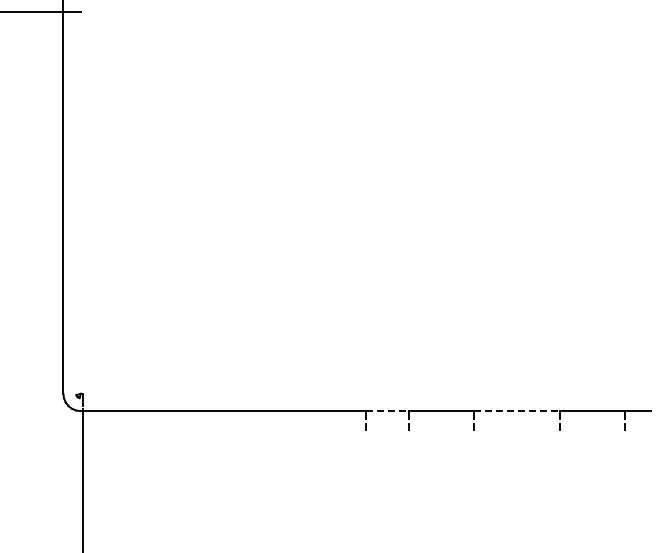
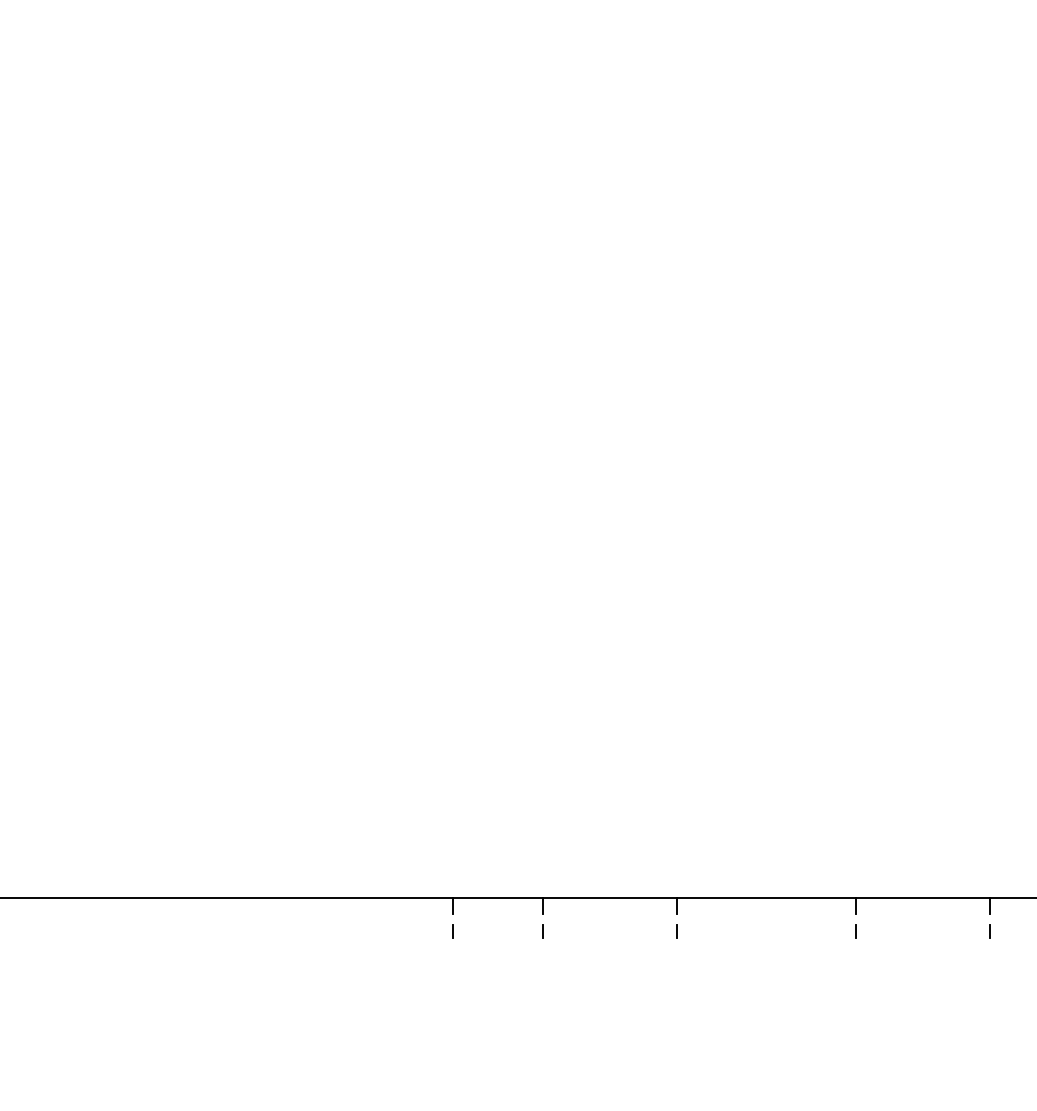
line: (387, 411) -> (498, 898), dashed -> solid
line: (517, 411) -> (767, 898), dashed -> solid

